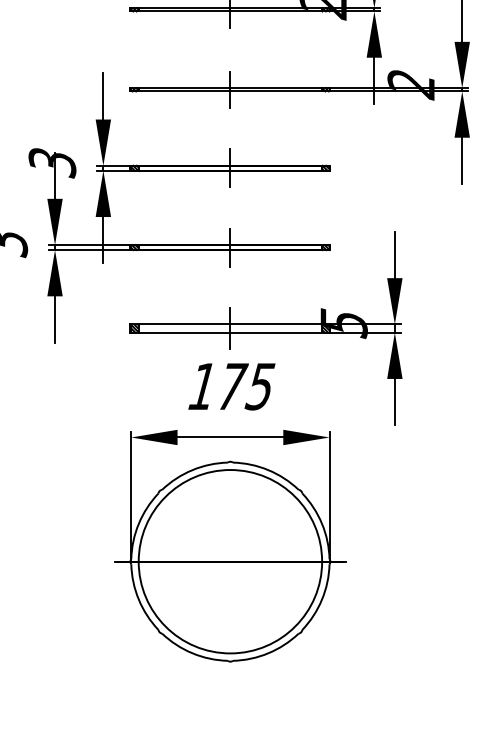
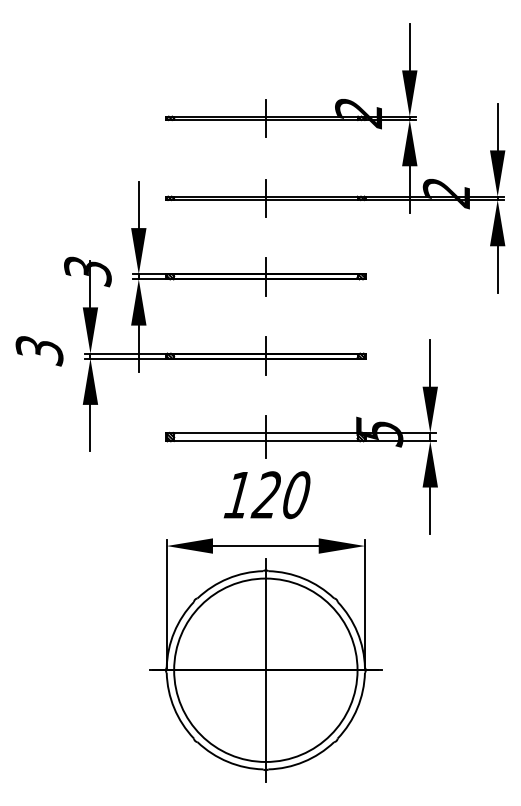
text: (245, 386) -> (280, 495), 175 -> 120
line: (230, 560) -> (265, 669), added

